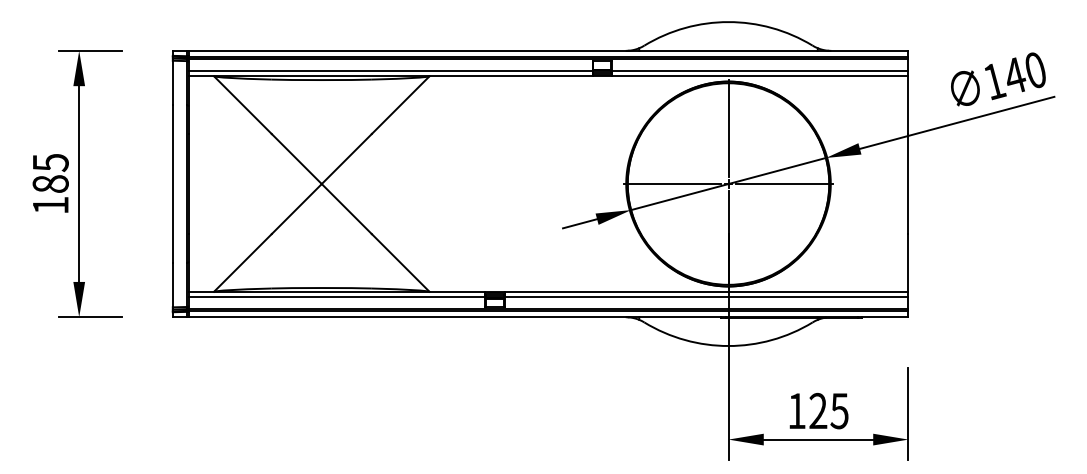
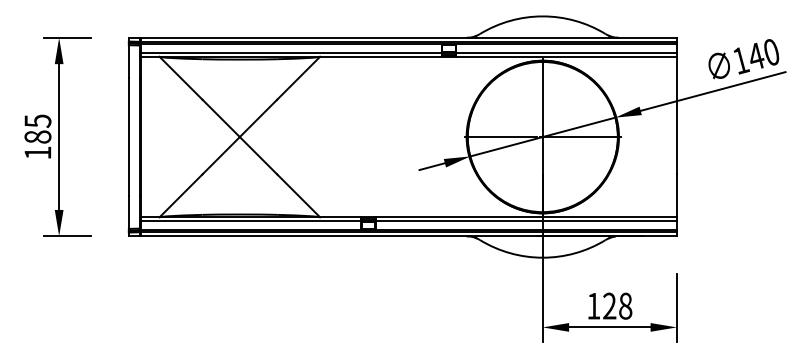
text: (839, 411) -> (625, 306), 125 -> 128

